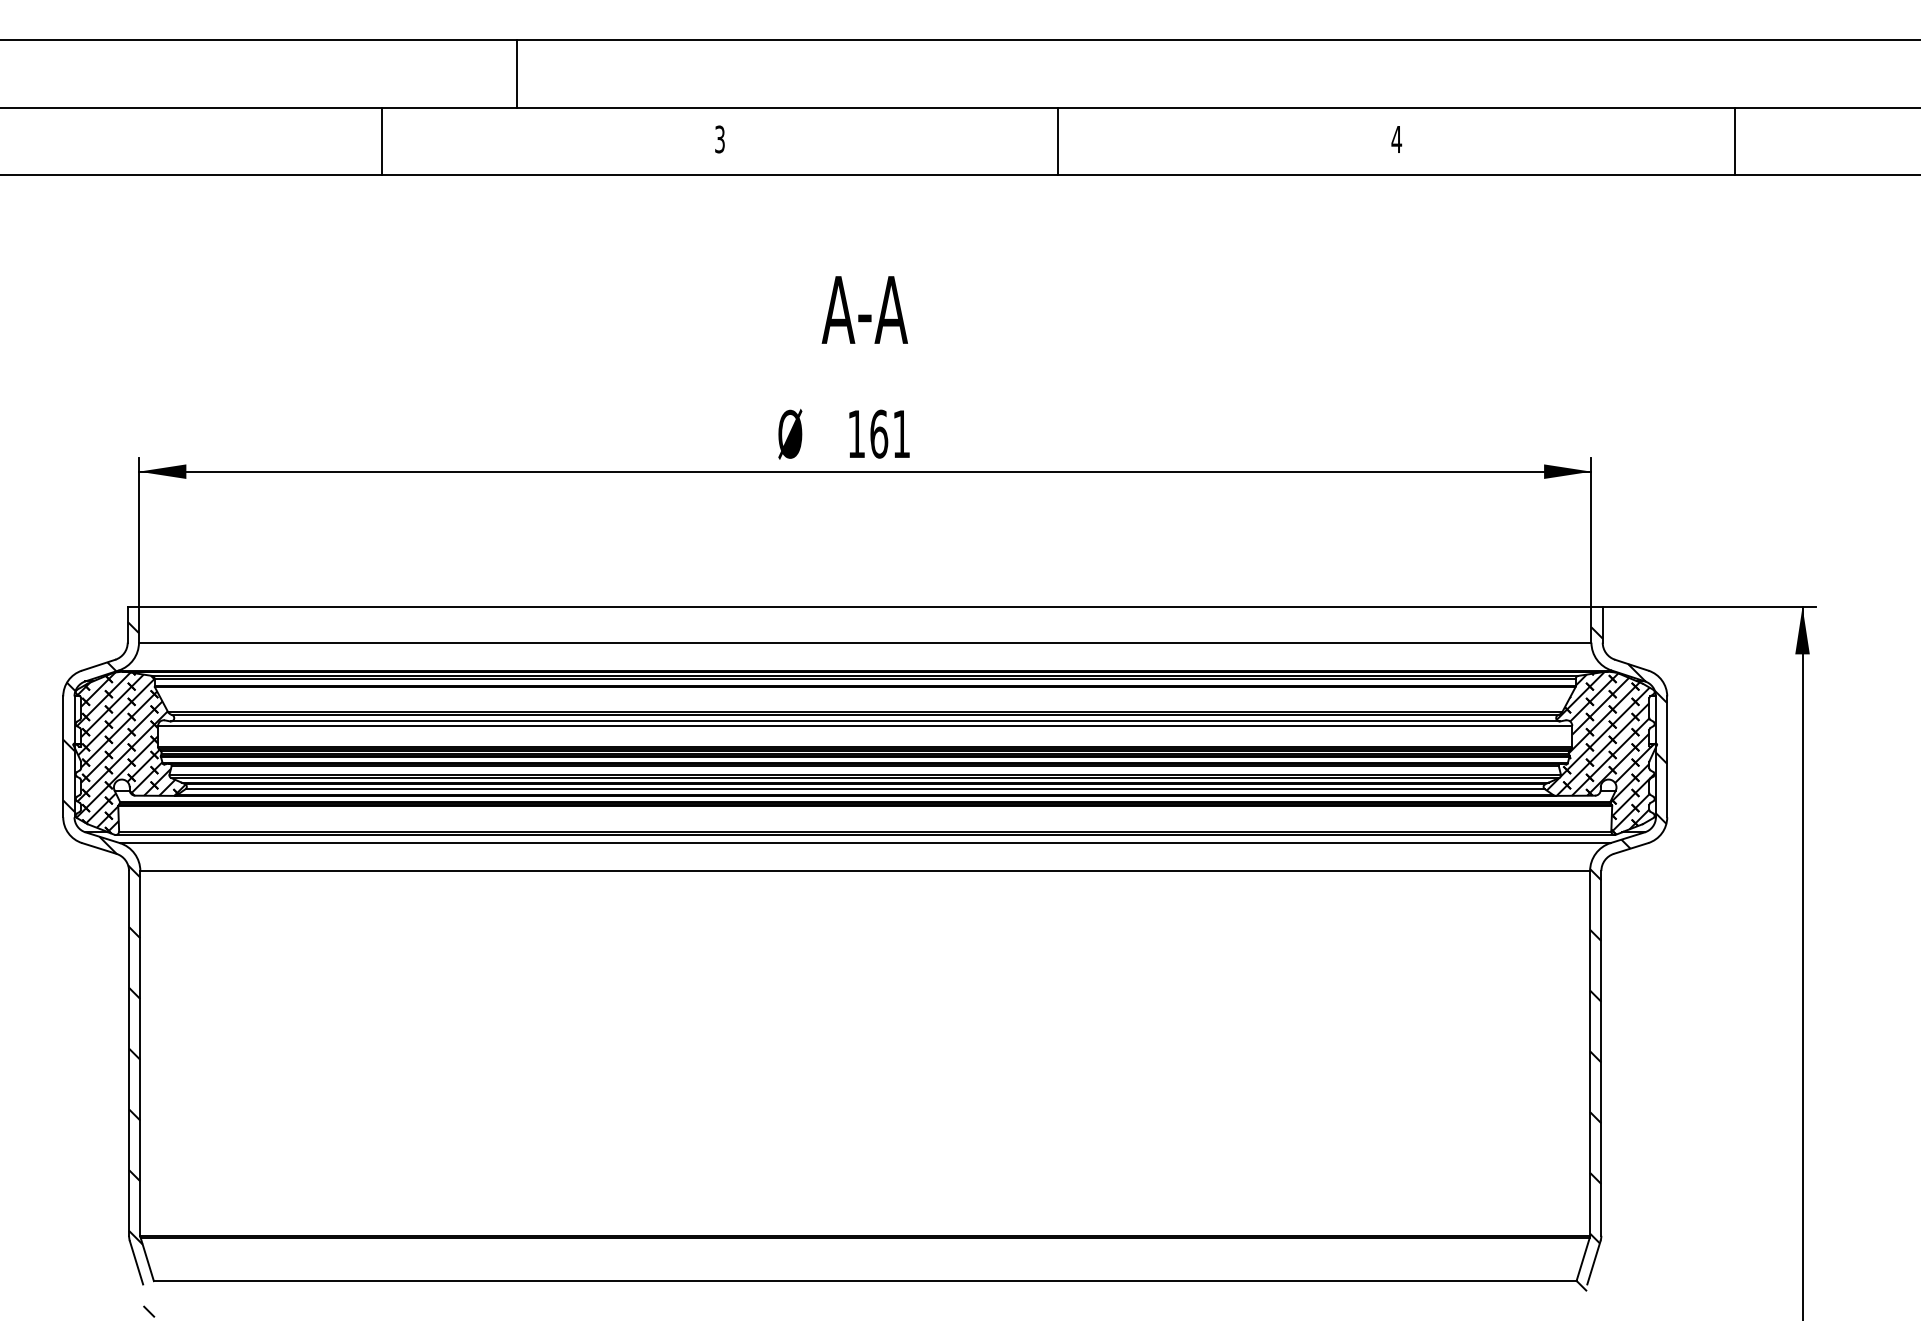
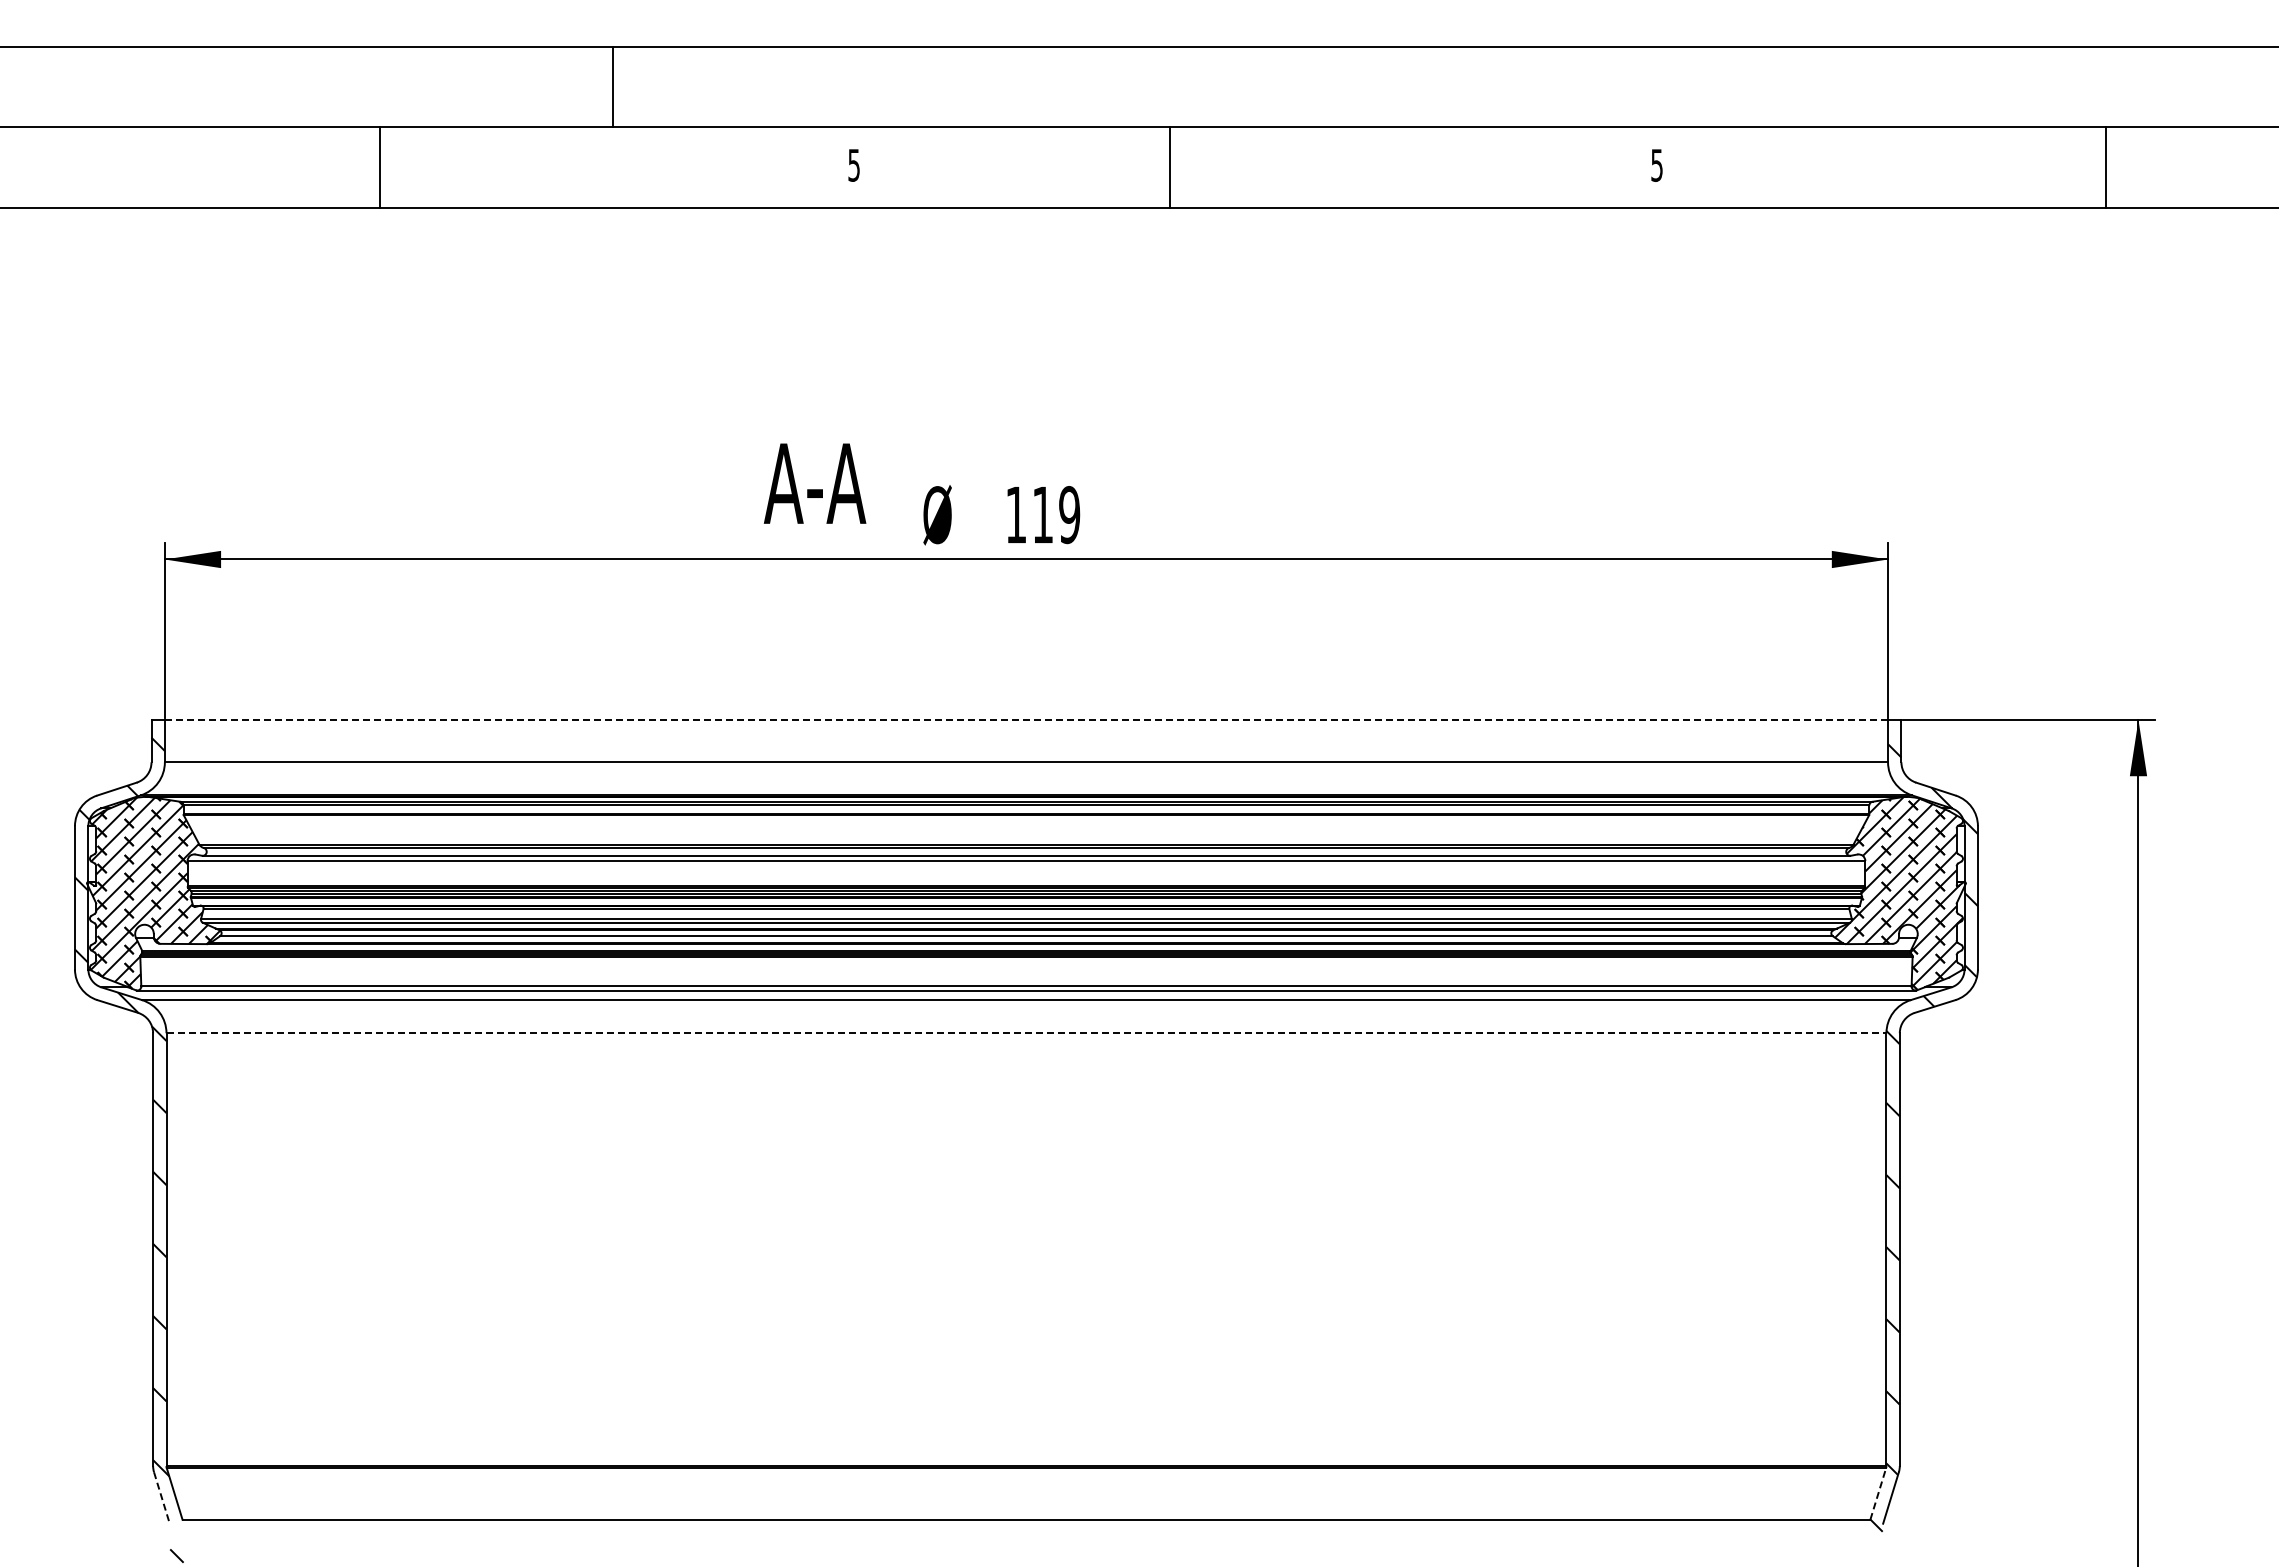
text: (720, 138) -> (854, 164), 3 -> 5
text: (1396, 139) -> (1656, 165), 4 -> 5
line: (381, 141) -> (379, 167), moved
line: (1058, 141) -> (1170, 167), moved
line: (1735, 141) -> (2106, 167), moved
text: (865, 309) -> (815, 483), moved
text: (890, 434) -> (1056, 515), 161 -> 119
line: (865, 607) -> (1026, 720), solid -> dashed
line: (865, 871) -> (1026, 1033), solid -> dashed
line: (1583, 1259) -> (1878, 1494), solid -> dashed
line: (136, 1263) -> (161, 1498), solid -> dashed

